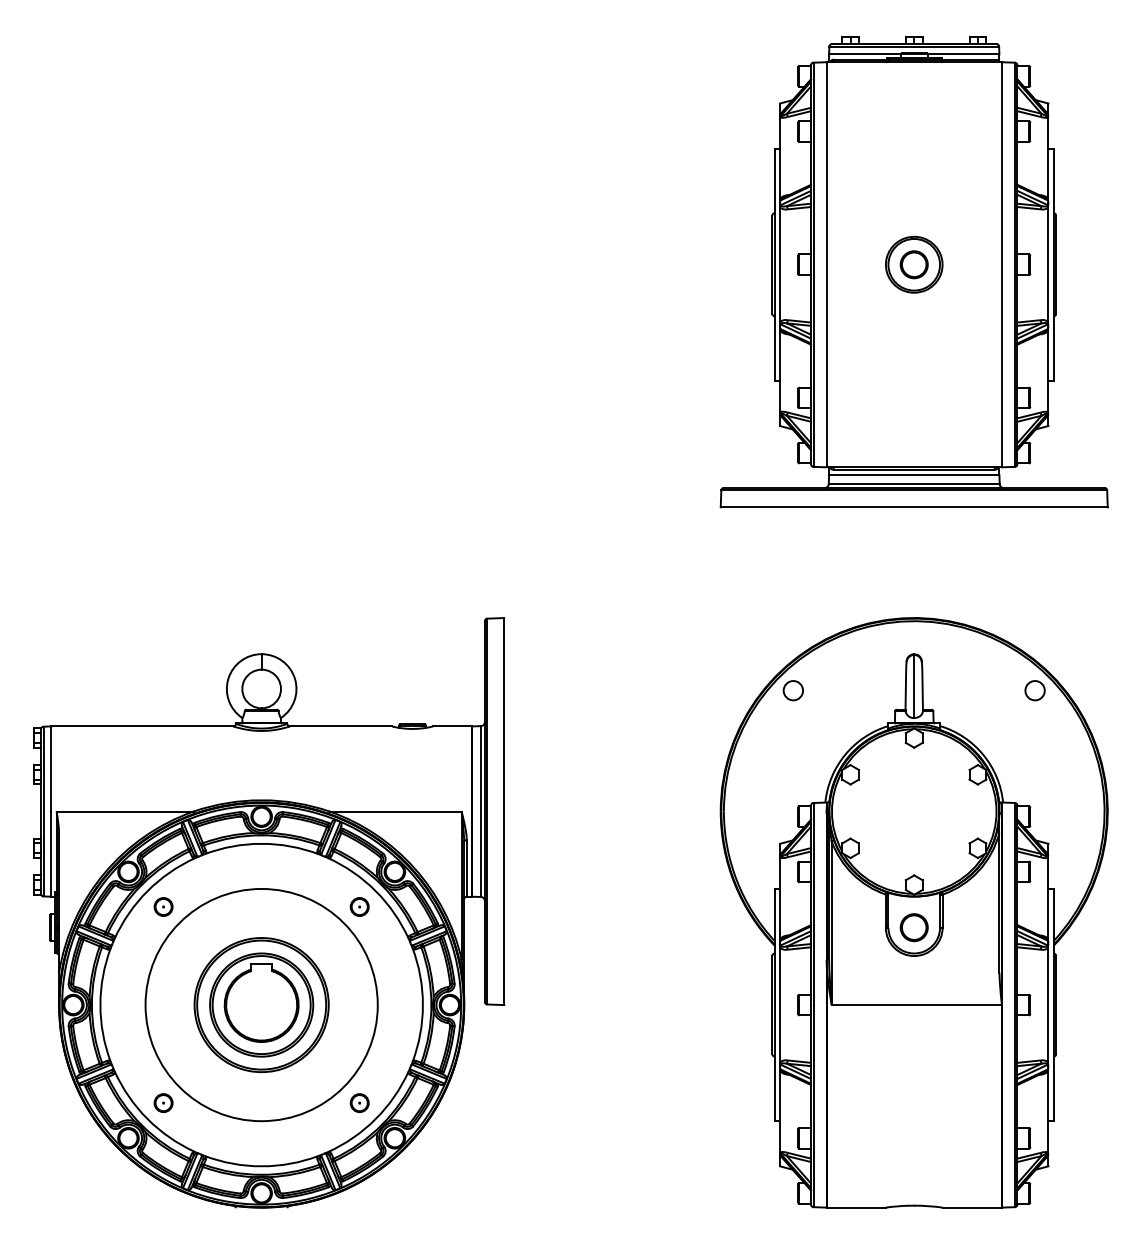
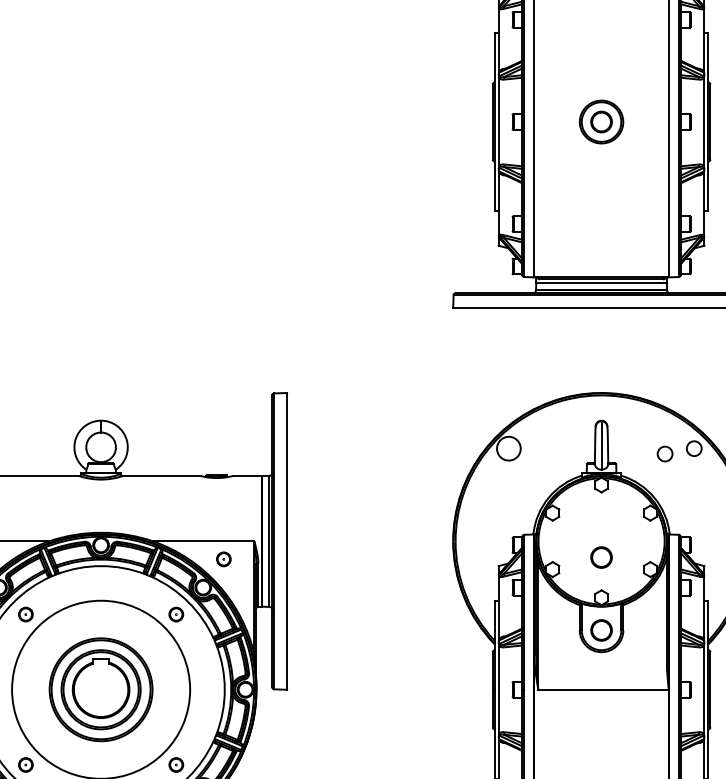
circle: (793, 690) -> (508, 448), size x1.6
circle: (996, 697) -> (664, 453), added
part: (913, 832) -> (600, 557), added
part: (421, 834) -> (223, 558), added

